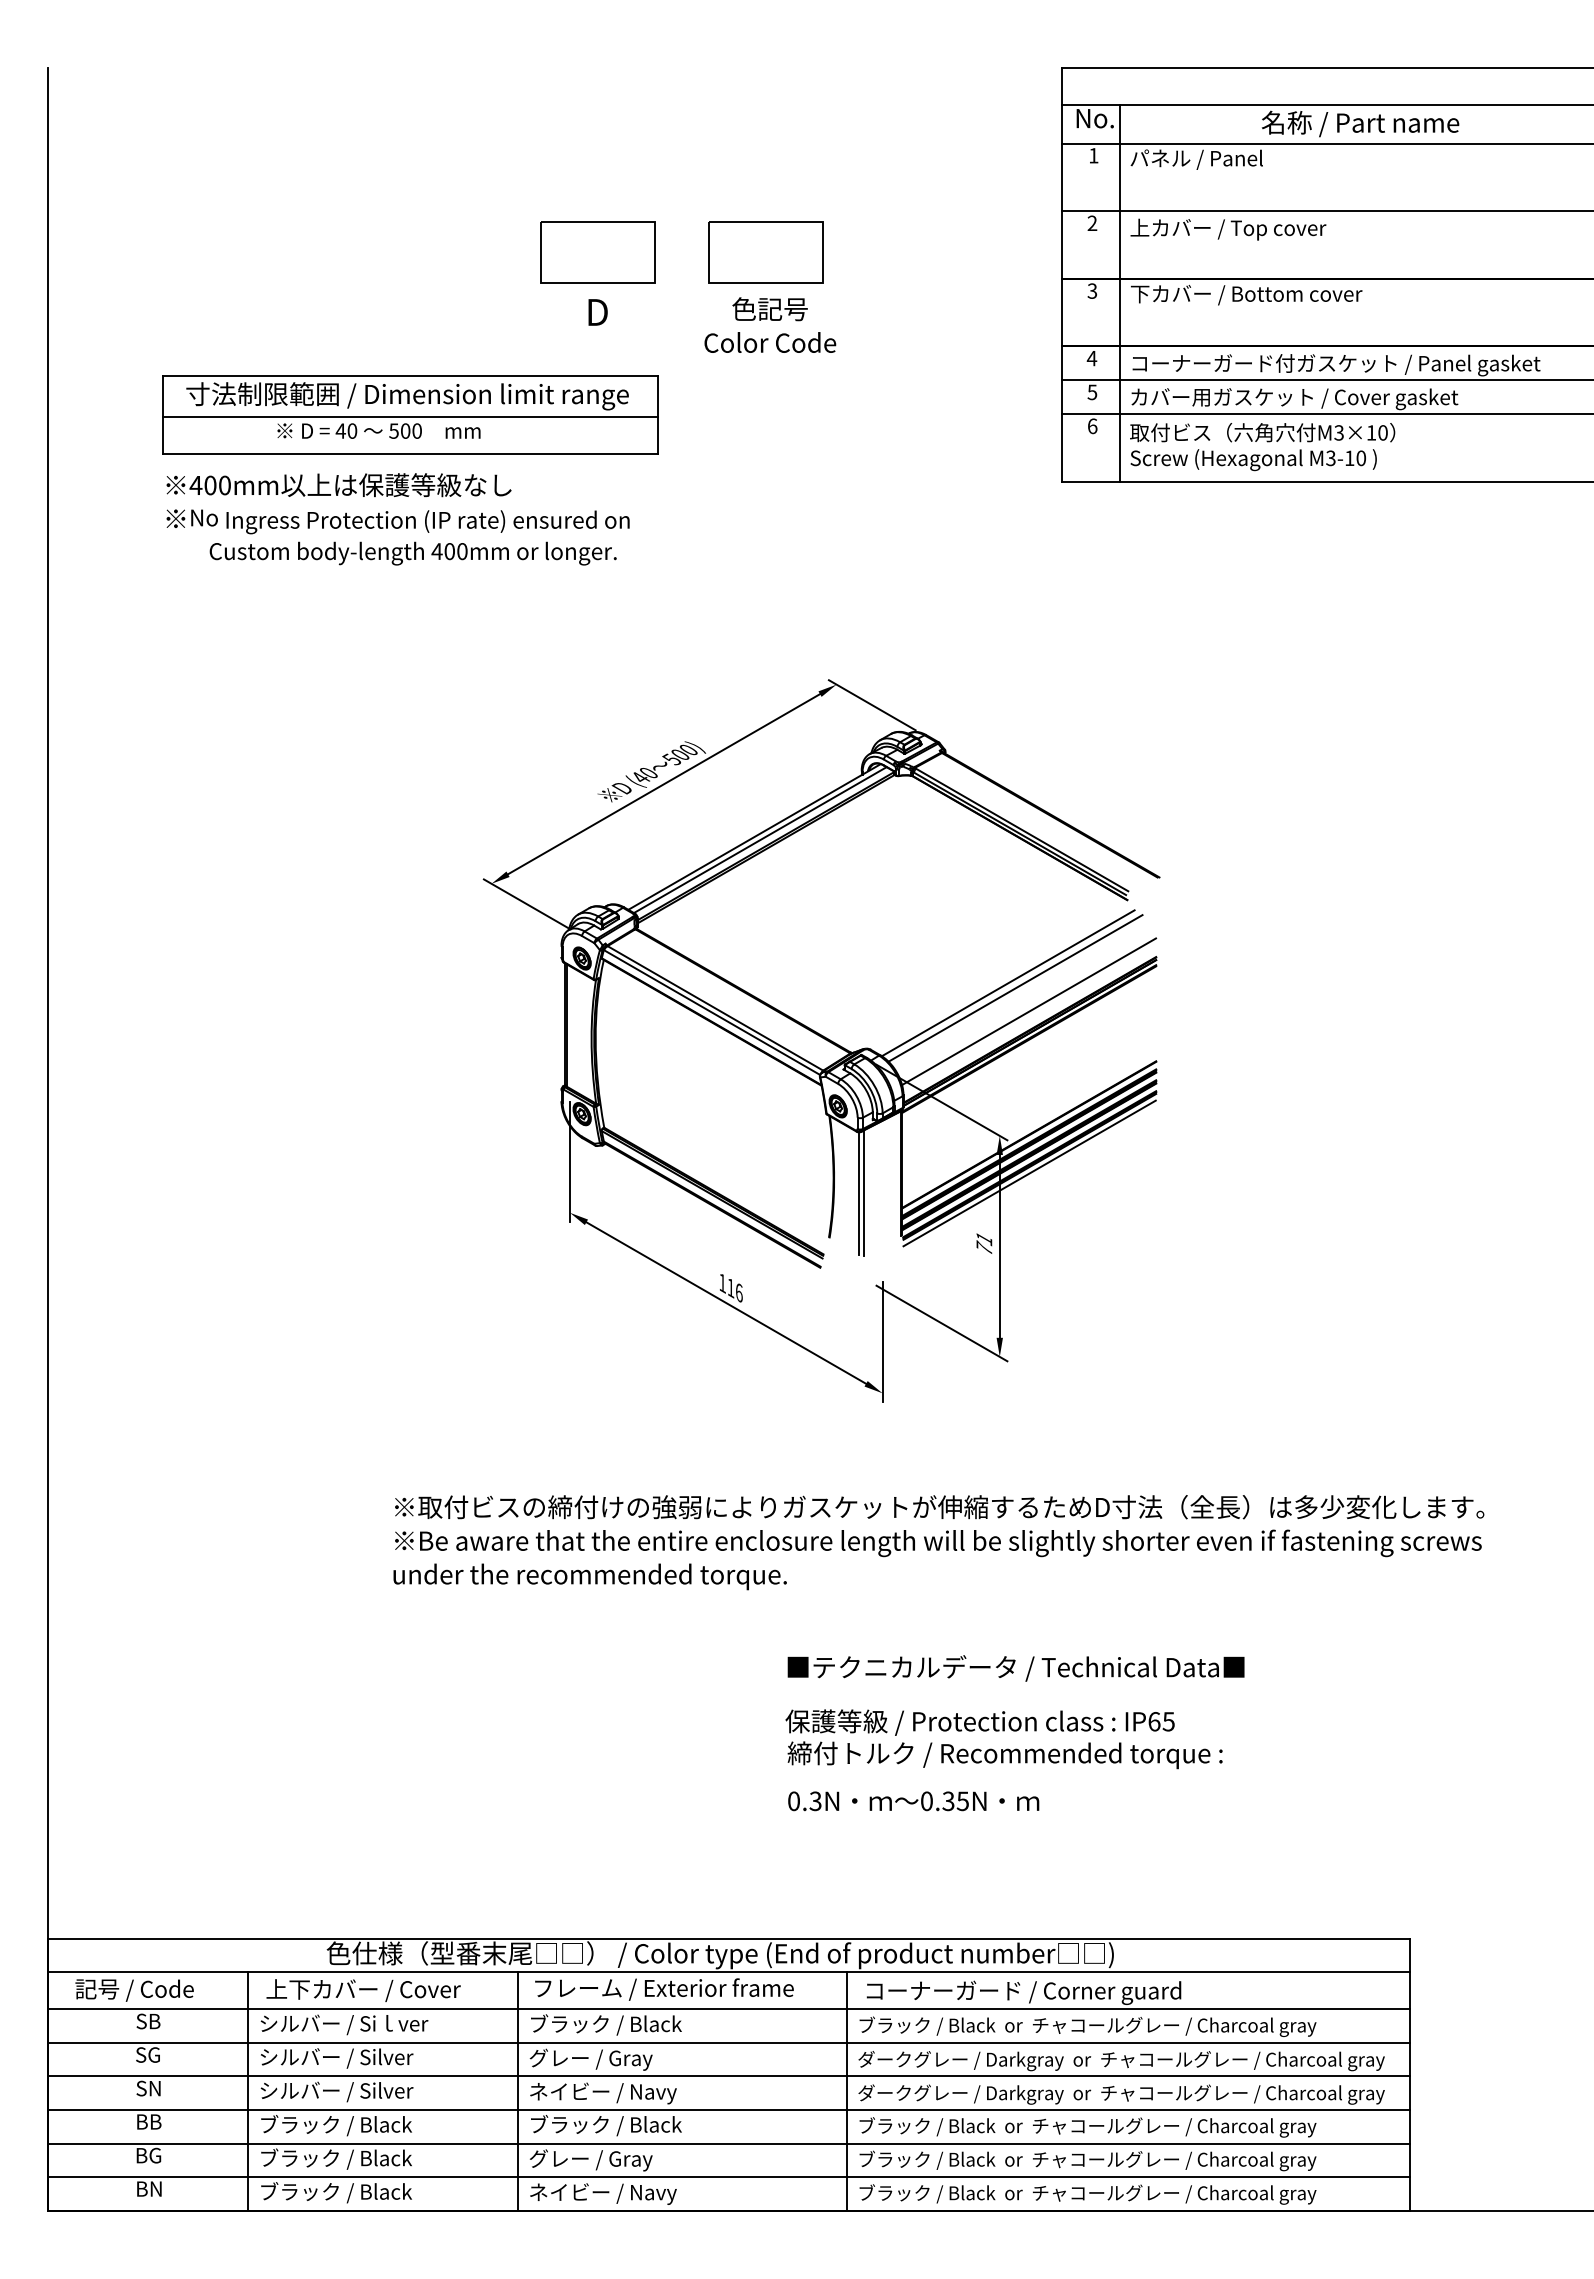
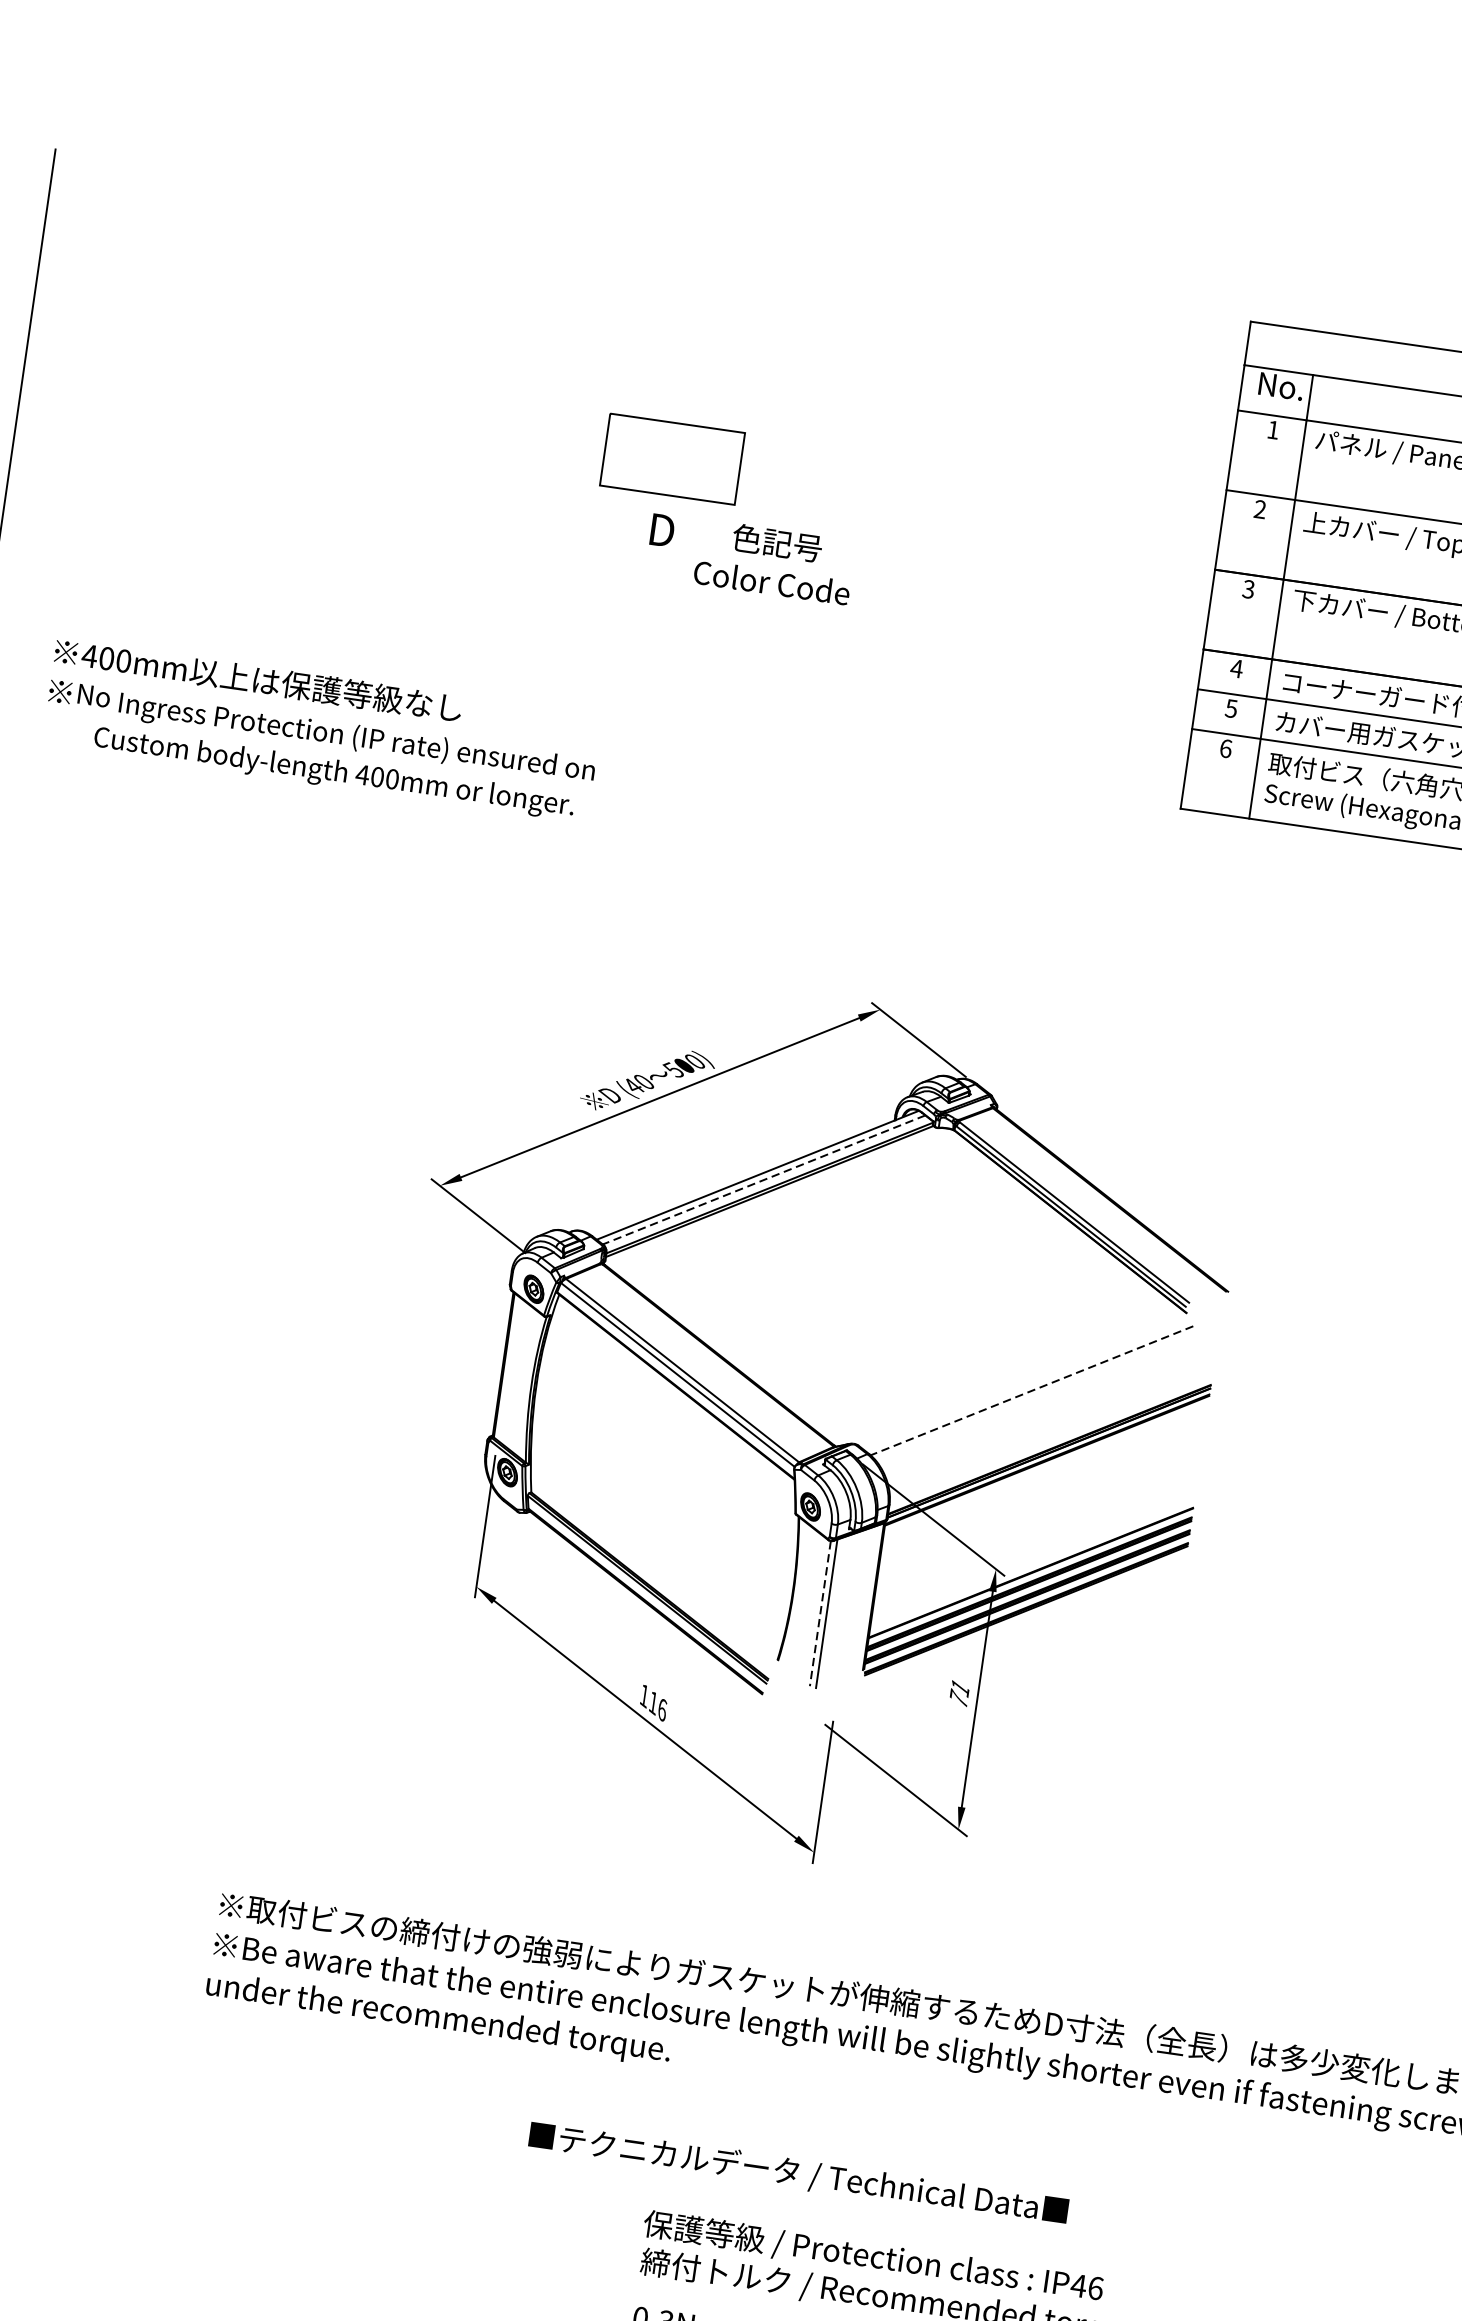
part: (765, 252) -> (869, 488), removed
text: (770, 324) -> (775, 561), moved
part: (410, 414) -> (424, 618), removed
text: (397, 519) -> (321, 730), moved
line: (760, 840) -> (764, 1180), solid -> dashed
line: (1008, 983) -> (1032, 1391), solid -> dashed
line: (1015, 988) -> (1039, 1398), removed
line: (1029, 1011) -> (1052, 1427), removed
line: (1029, 1173) -> (1024, 1618), removed
line: (859, 1193) -> (820, 1613), solid -> dashed
text: (1015, 1668) -> (797, 2174), moved
text: (1160, 1721) -> (1086, 2286), IP65 -> IP46

